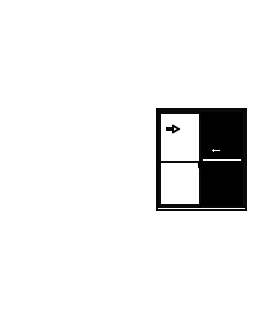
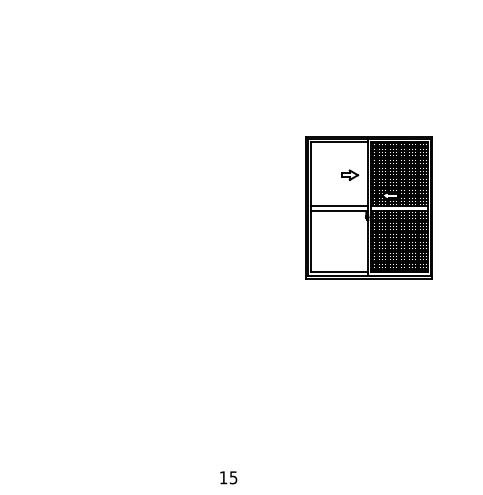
part: (173, 128) -> (350, 174), moved
line: (179, 157) -> (339, 205), added

